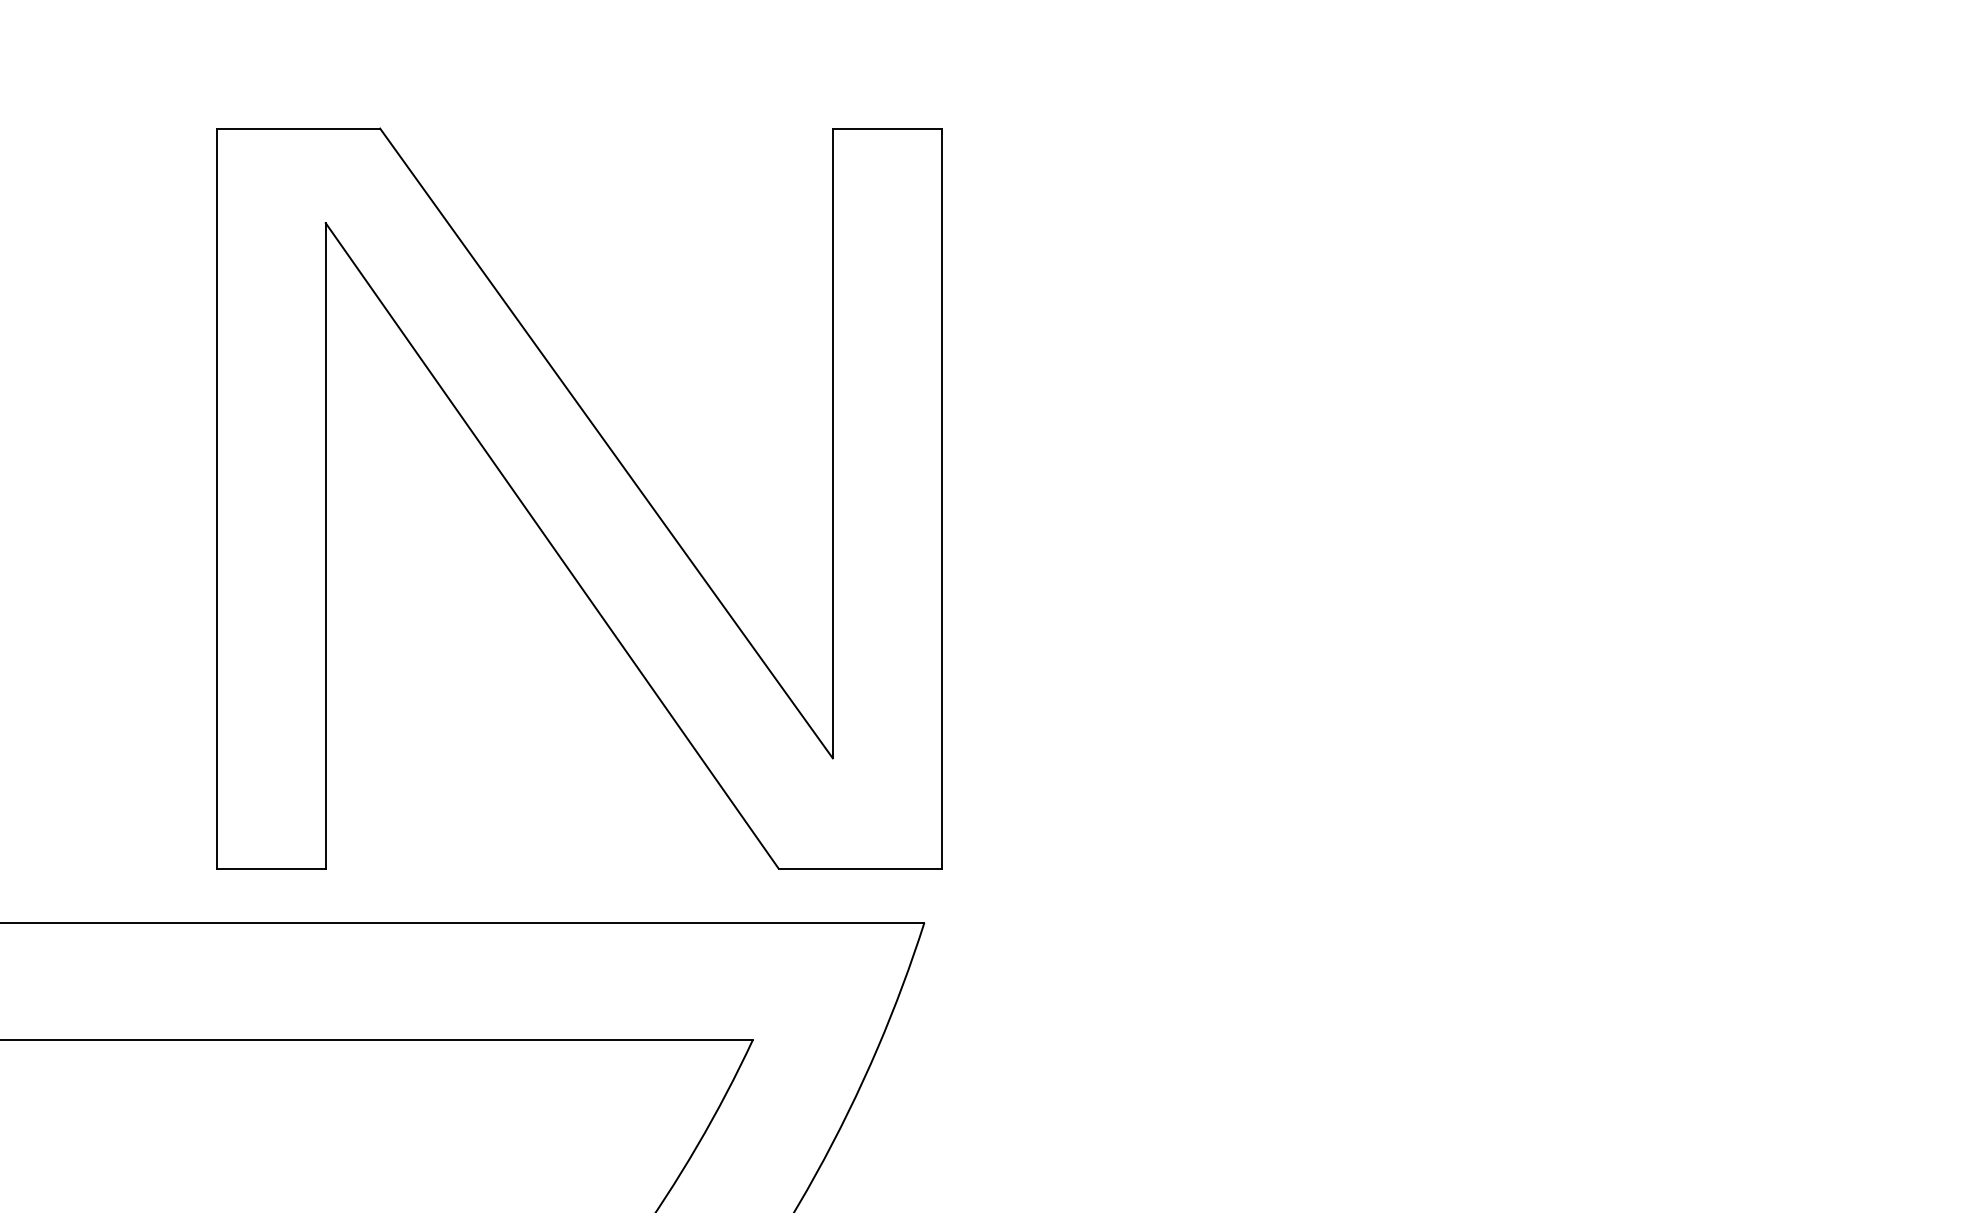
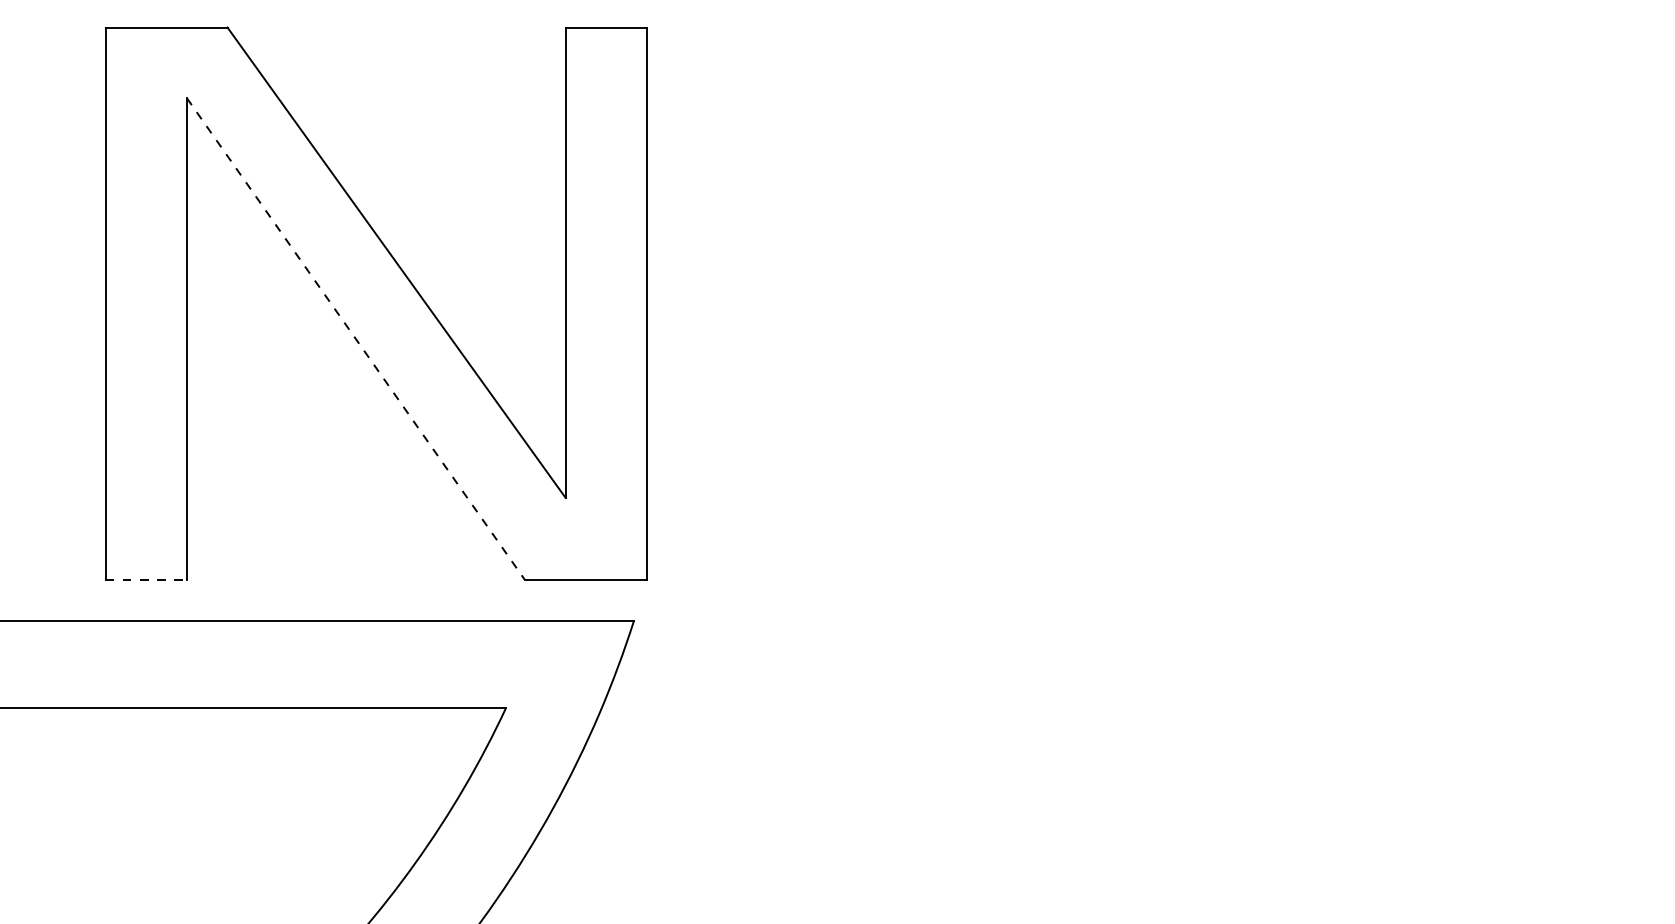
line: (552, 546) -> (356, 339), solid -> dashed
line: (271, 868) -> (146, 580), solid -> dashed

